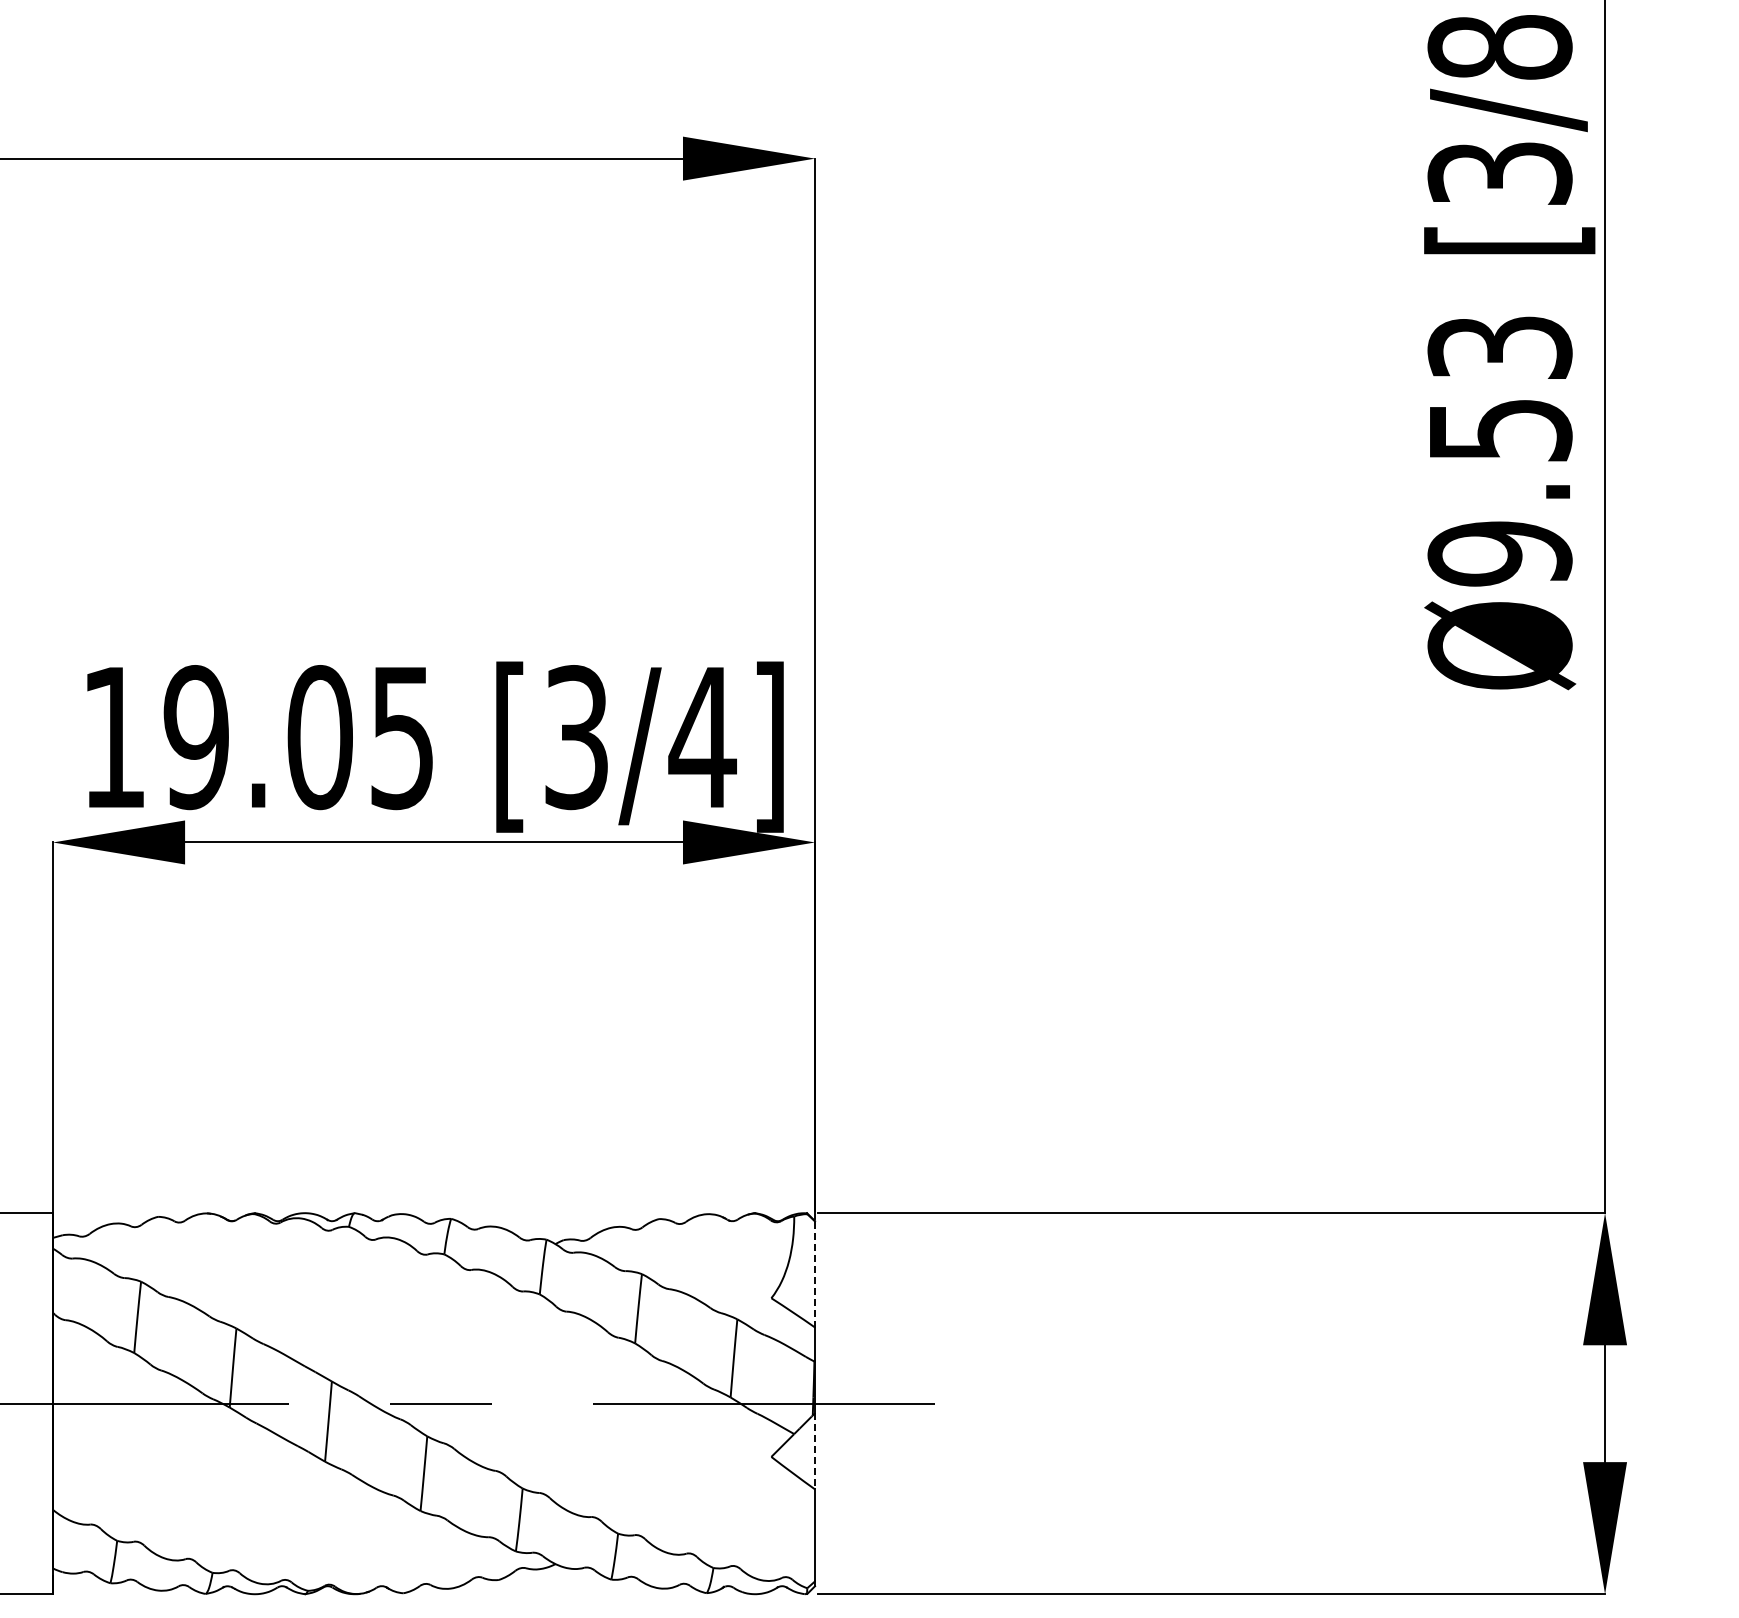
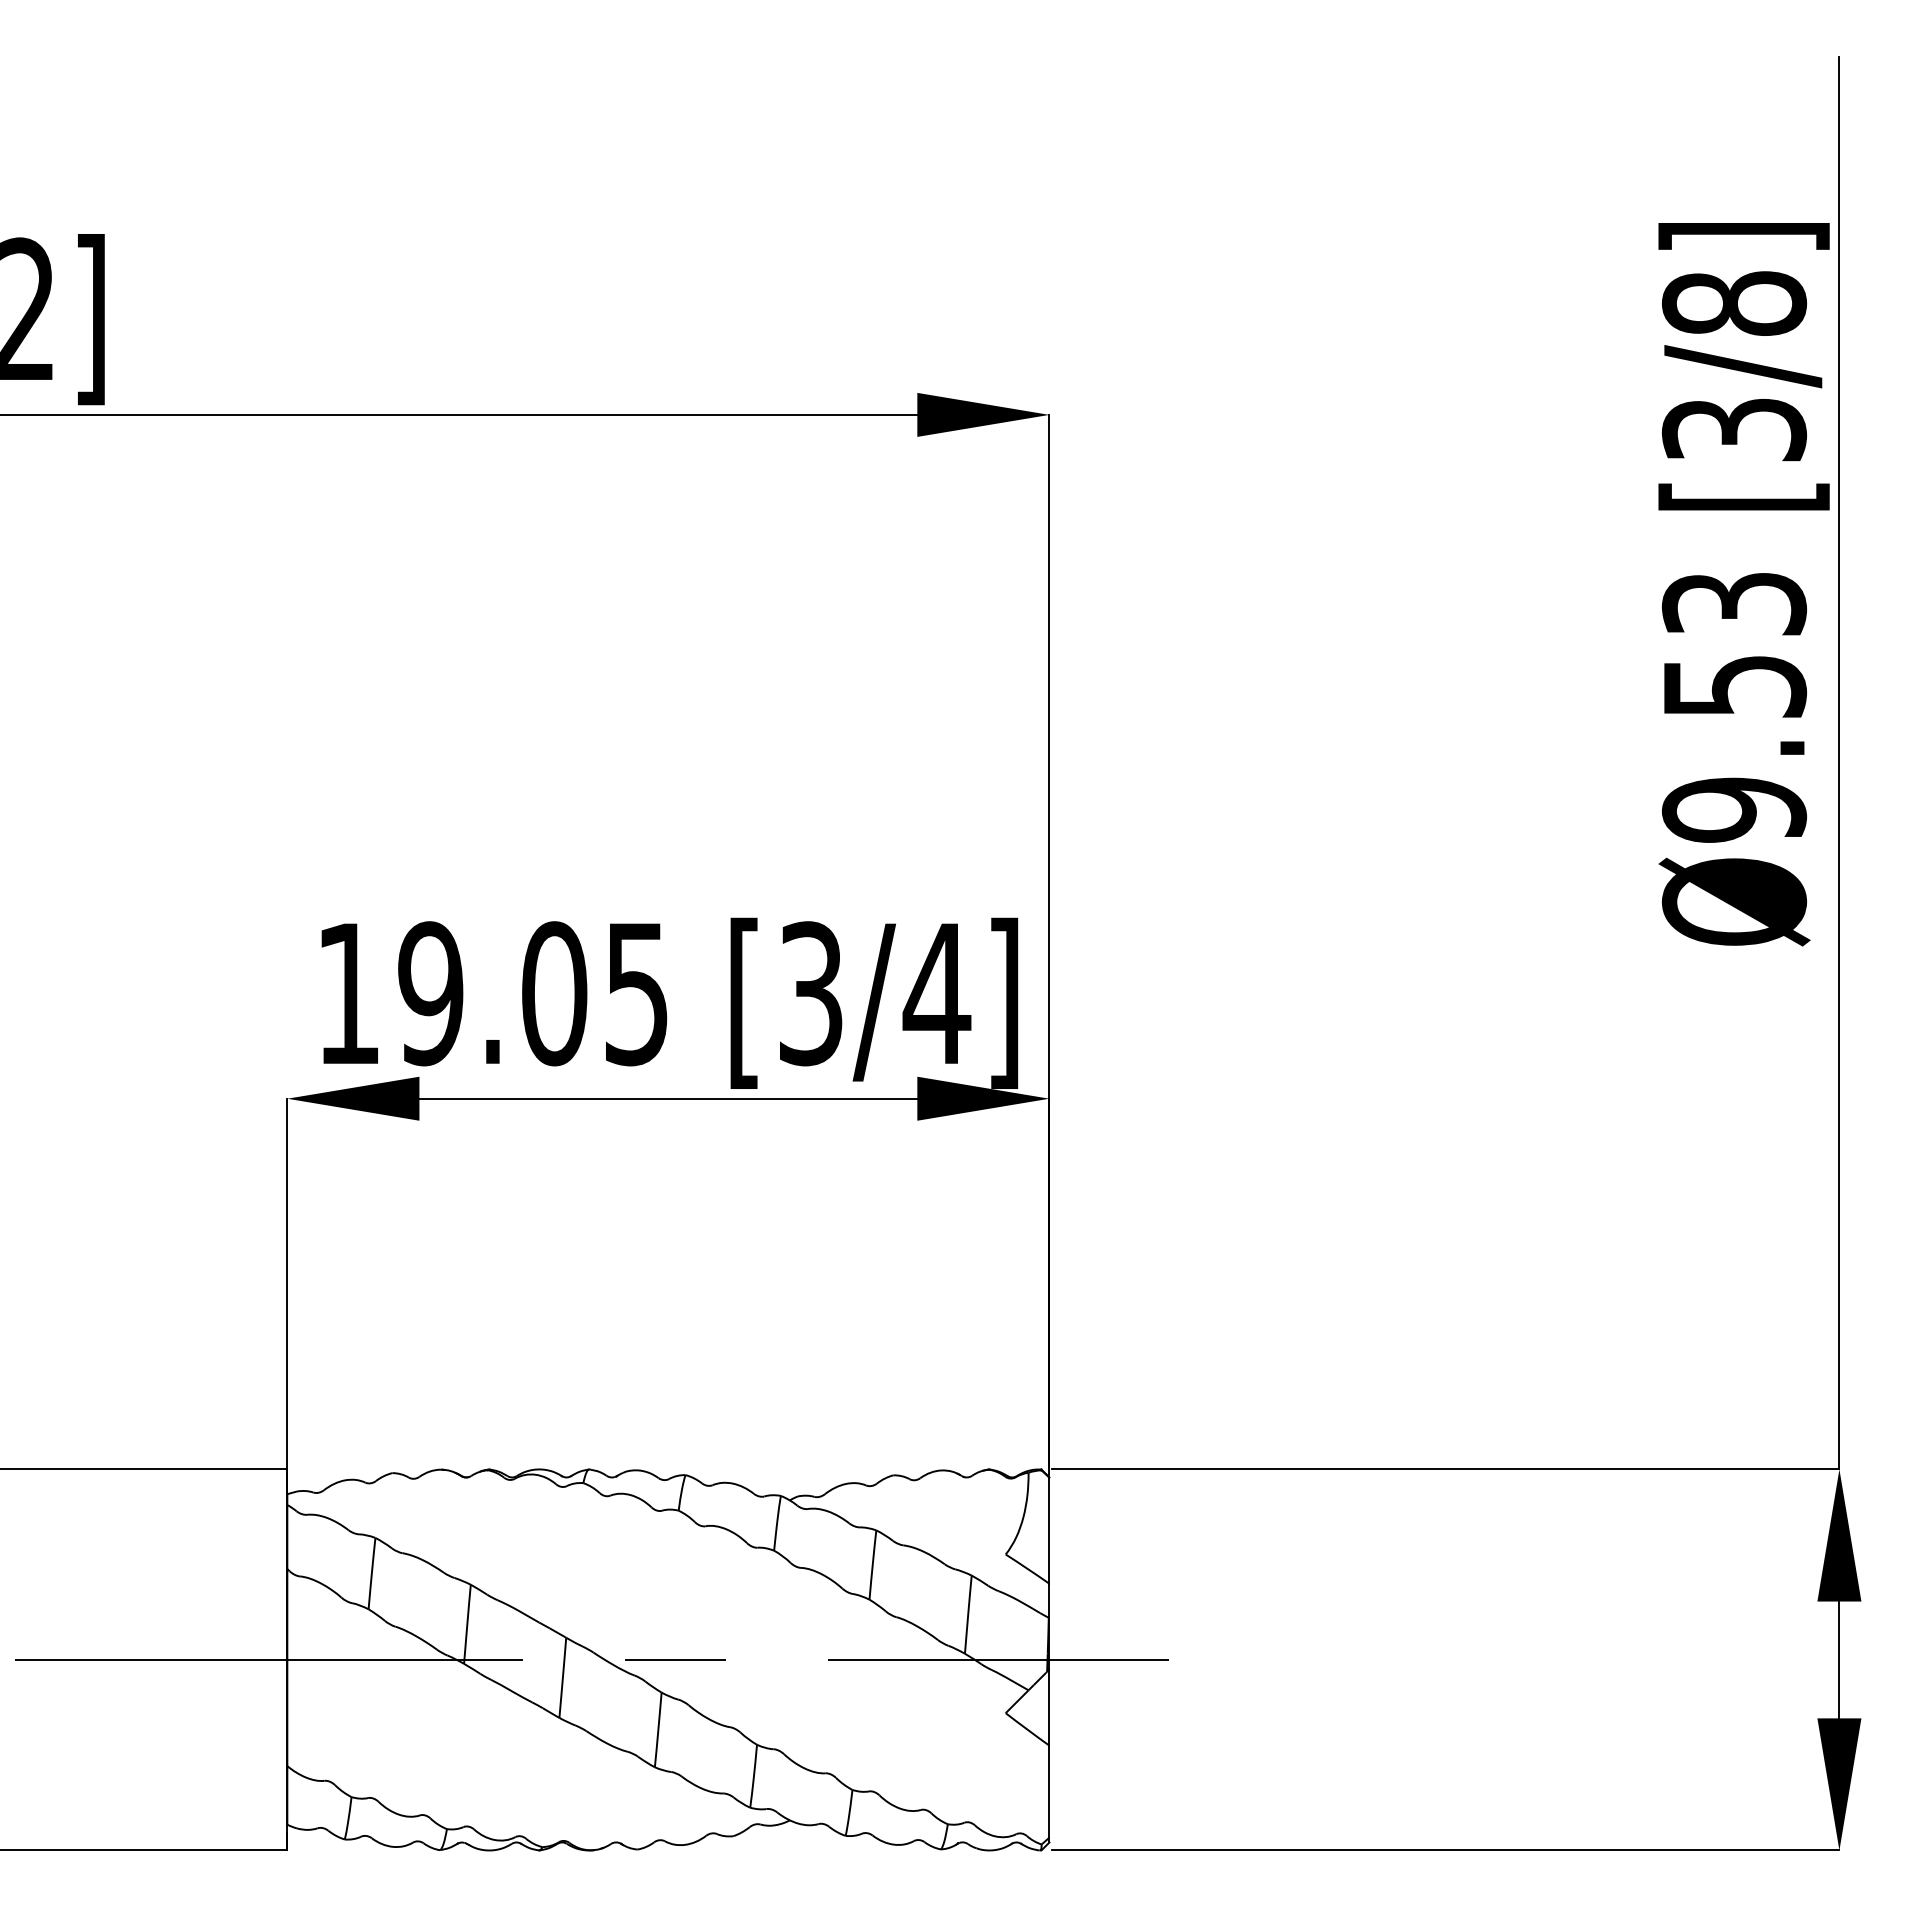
line: (815, 1274) -> (1049, 1530), dashed -> solid
line: (815, 1452) -> (1049, 1708), dashed -> solid

